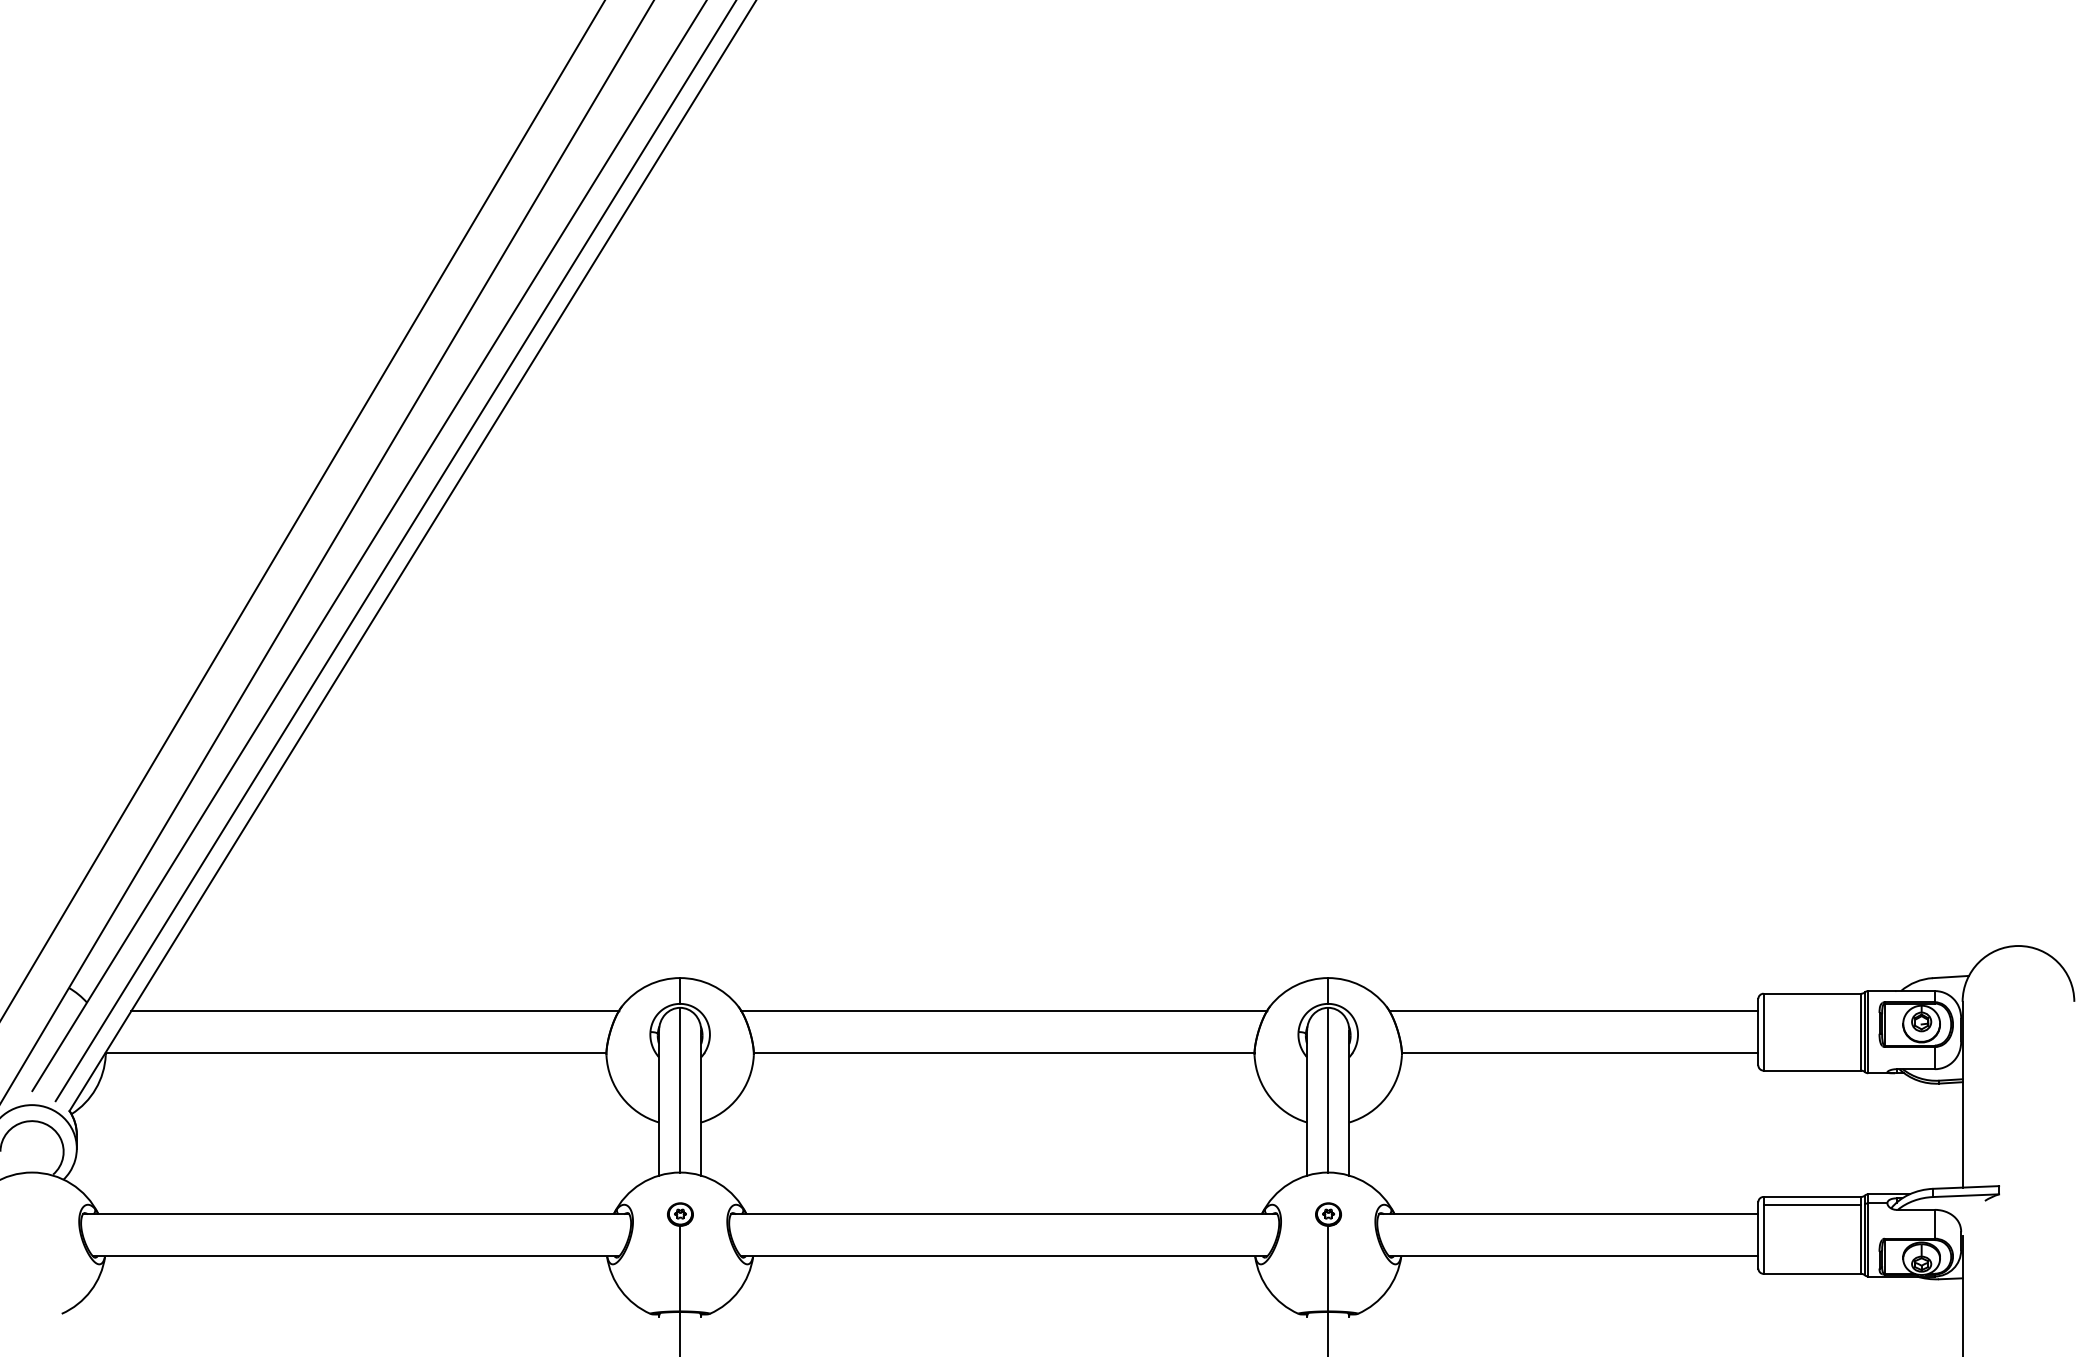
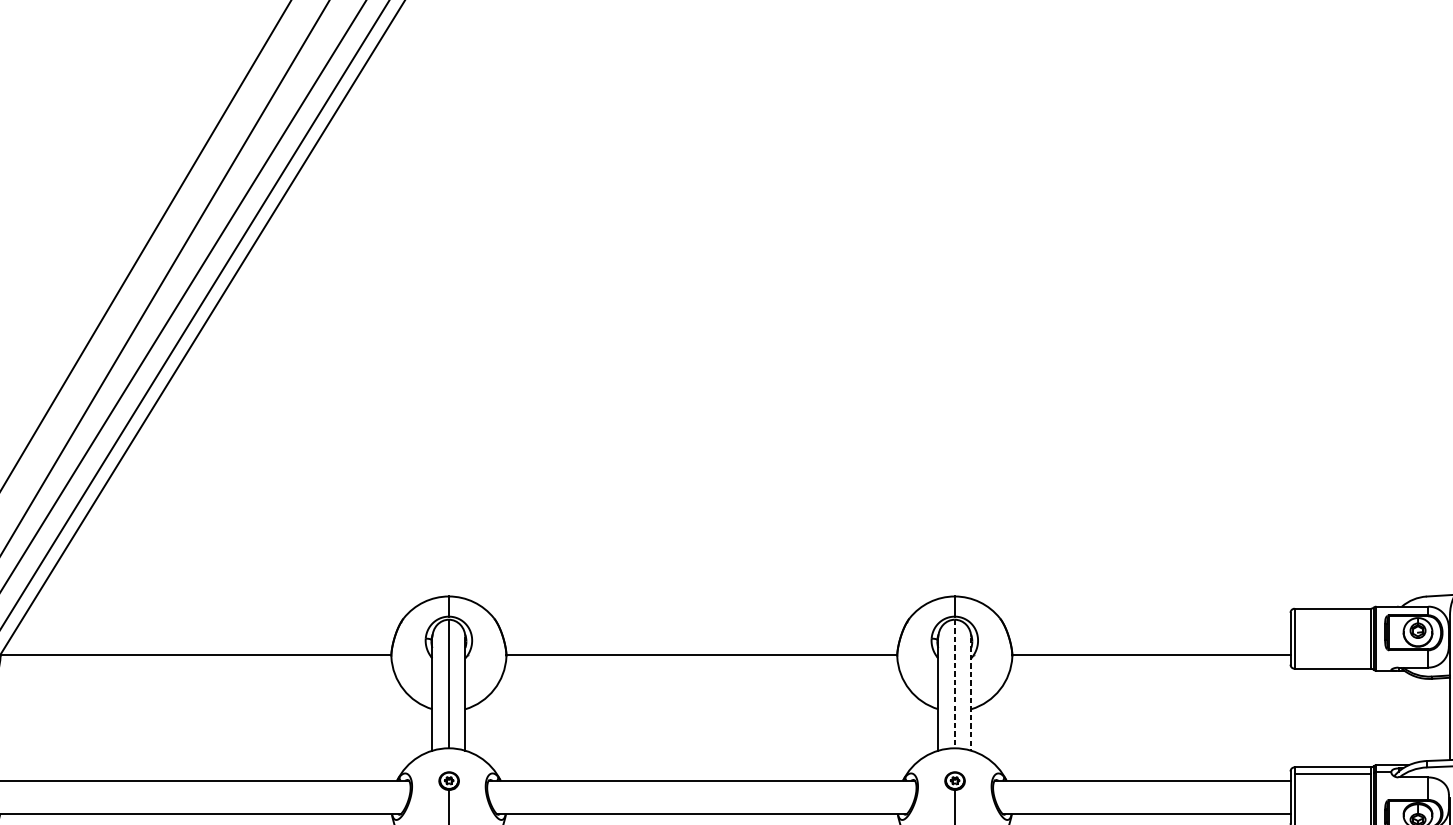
line: (374, 1011) -> (210, 622), removed
line: (1003, 1011) -> (701, 622), removed
line: (1573, 1011) -> (1146, 622), removed
line: (1328, 1090) -> (955, 684), solid -> dashed
line: (1349, 1103) -> (971, 694), solid -> dashed

